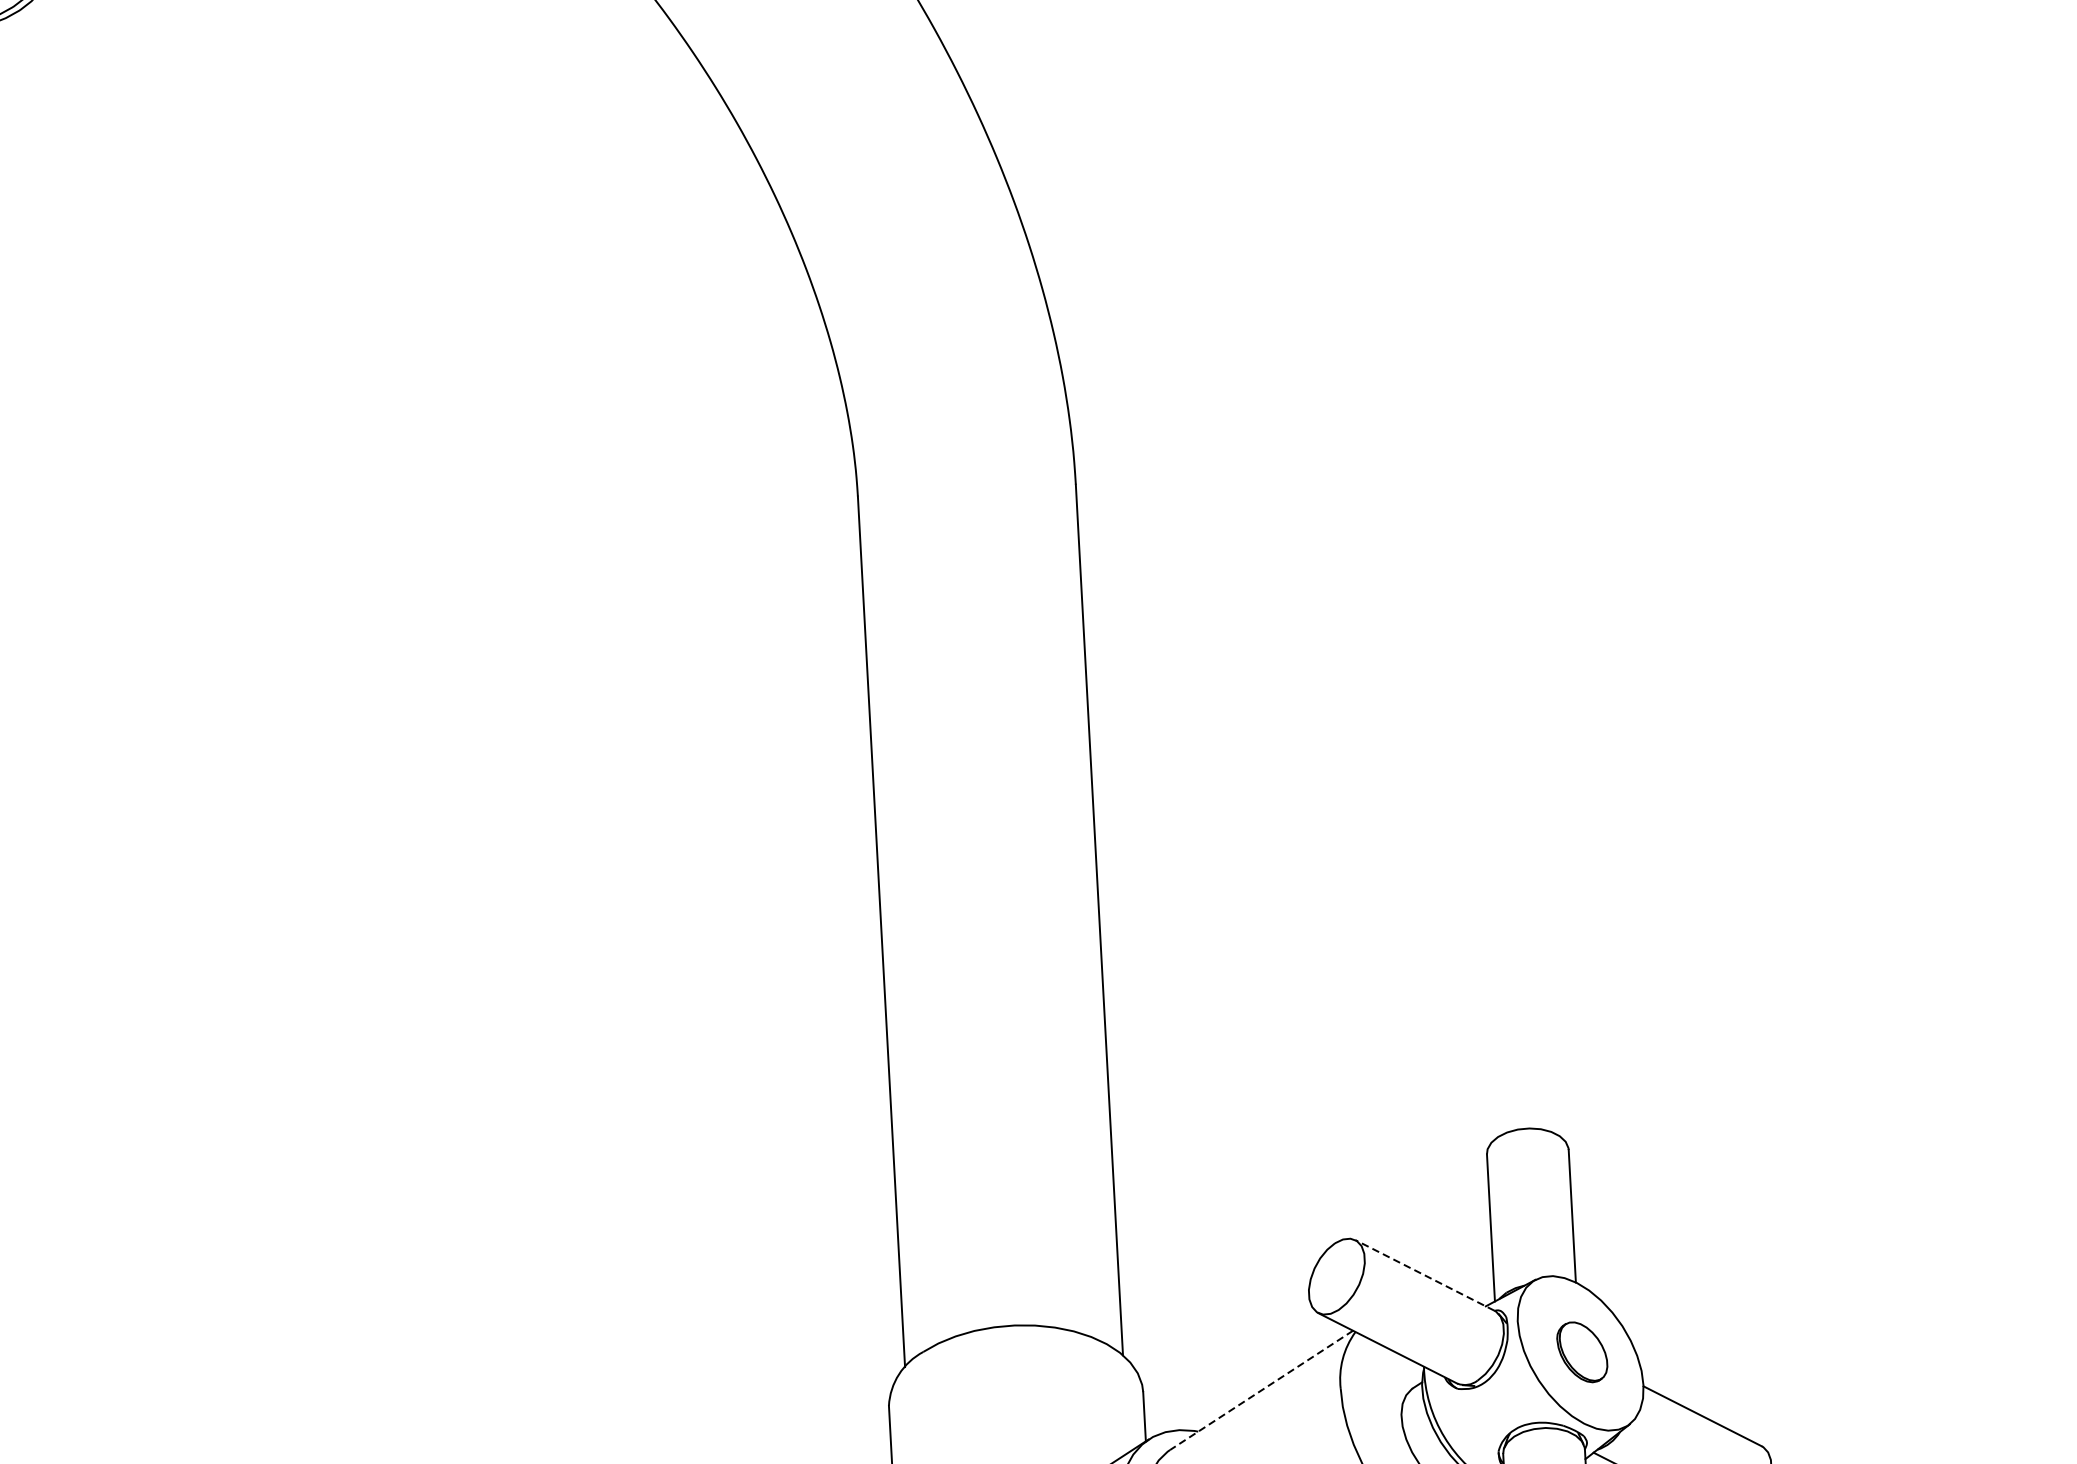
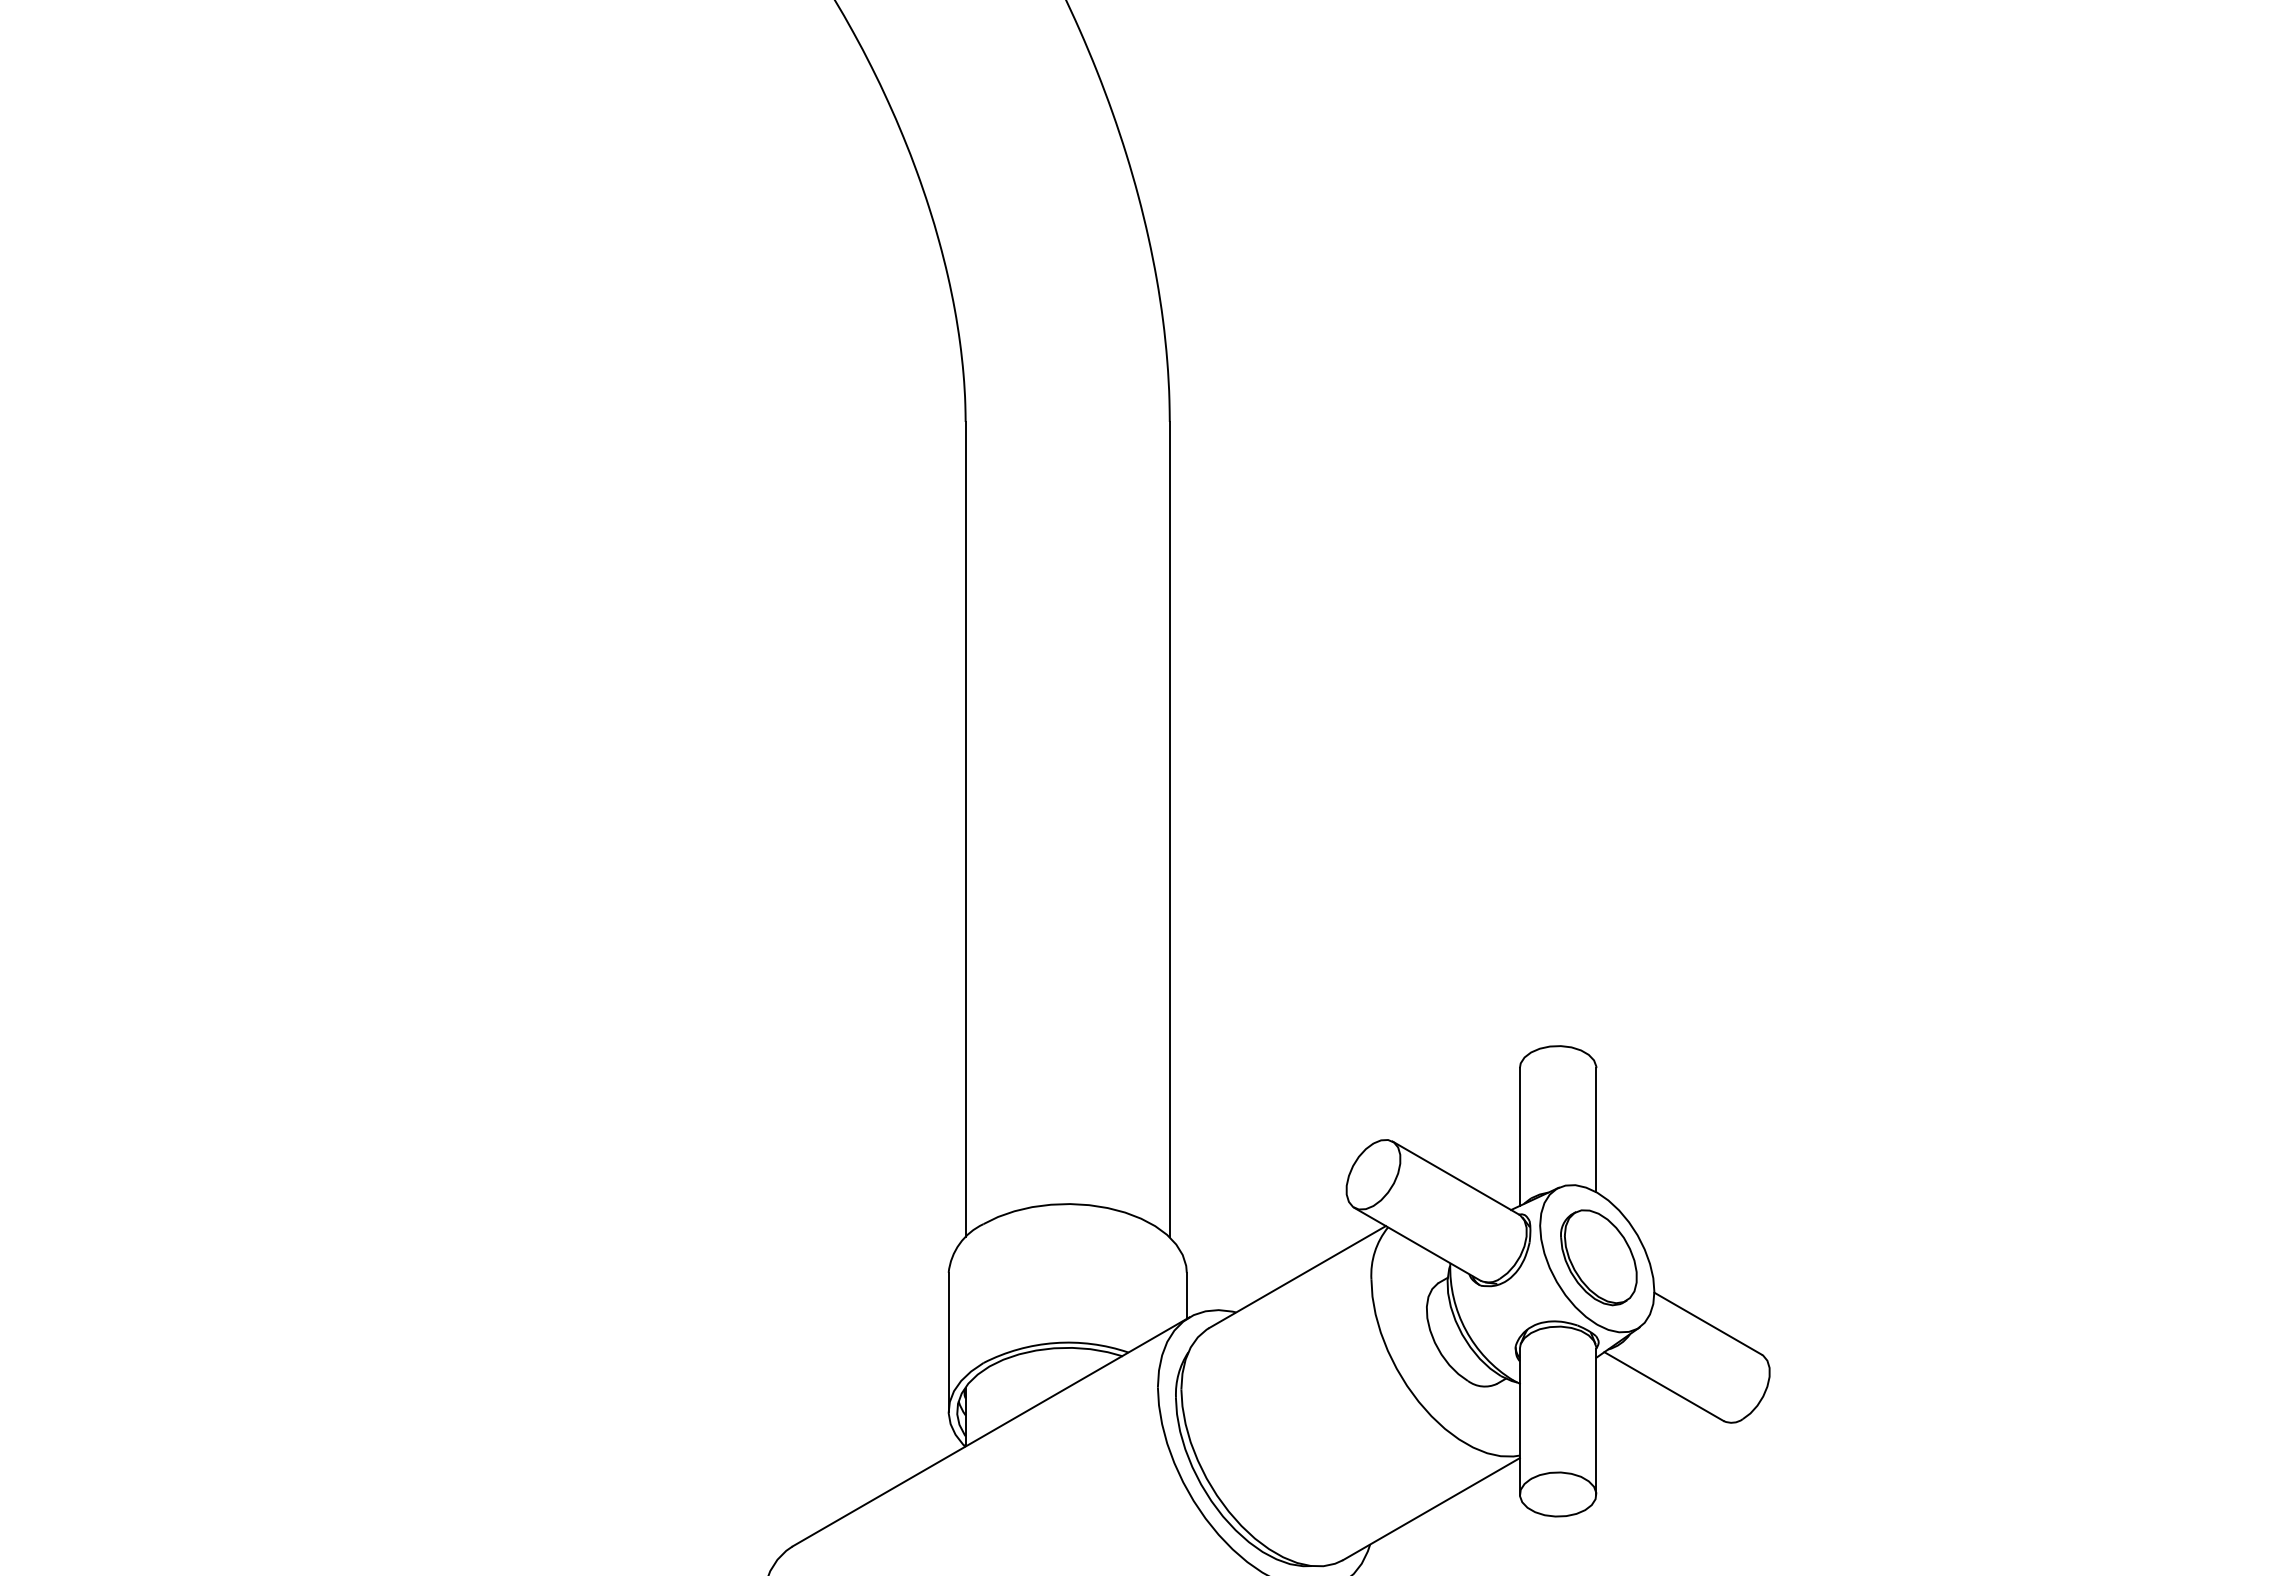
line: (1424, 1275) -> (1455, 1178), dashed -> solid
part: (1581, 1351) -> (1598, 1257), size x1.67
line: (1261, 1390) -> (1297, 1277), dashed -> solid

